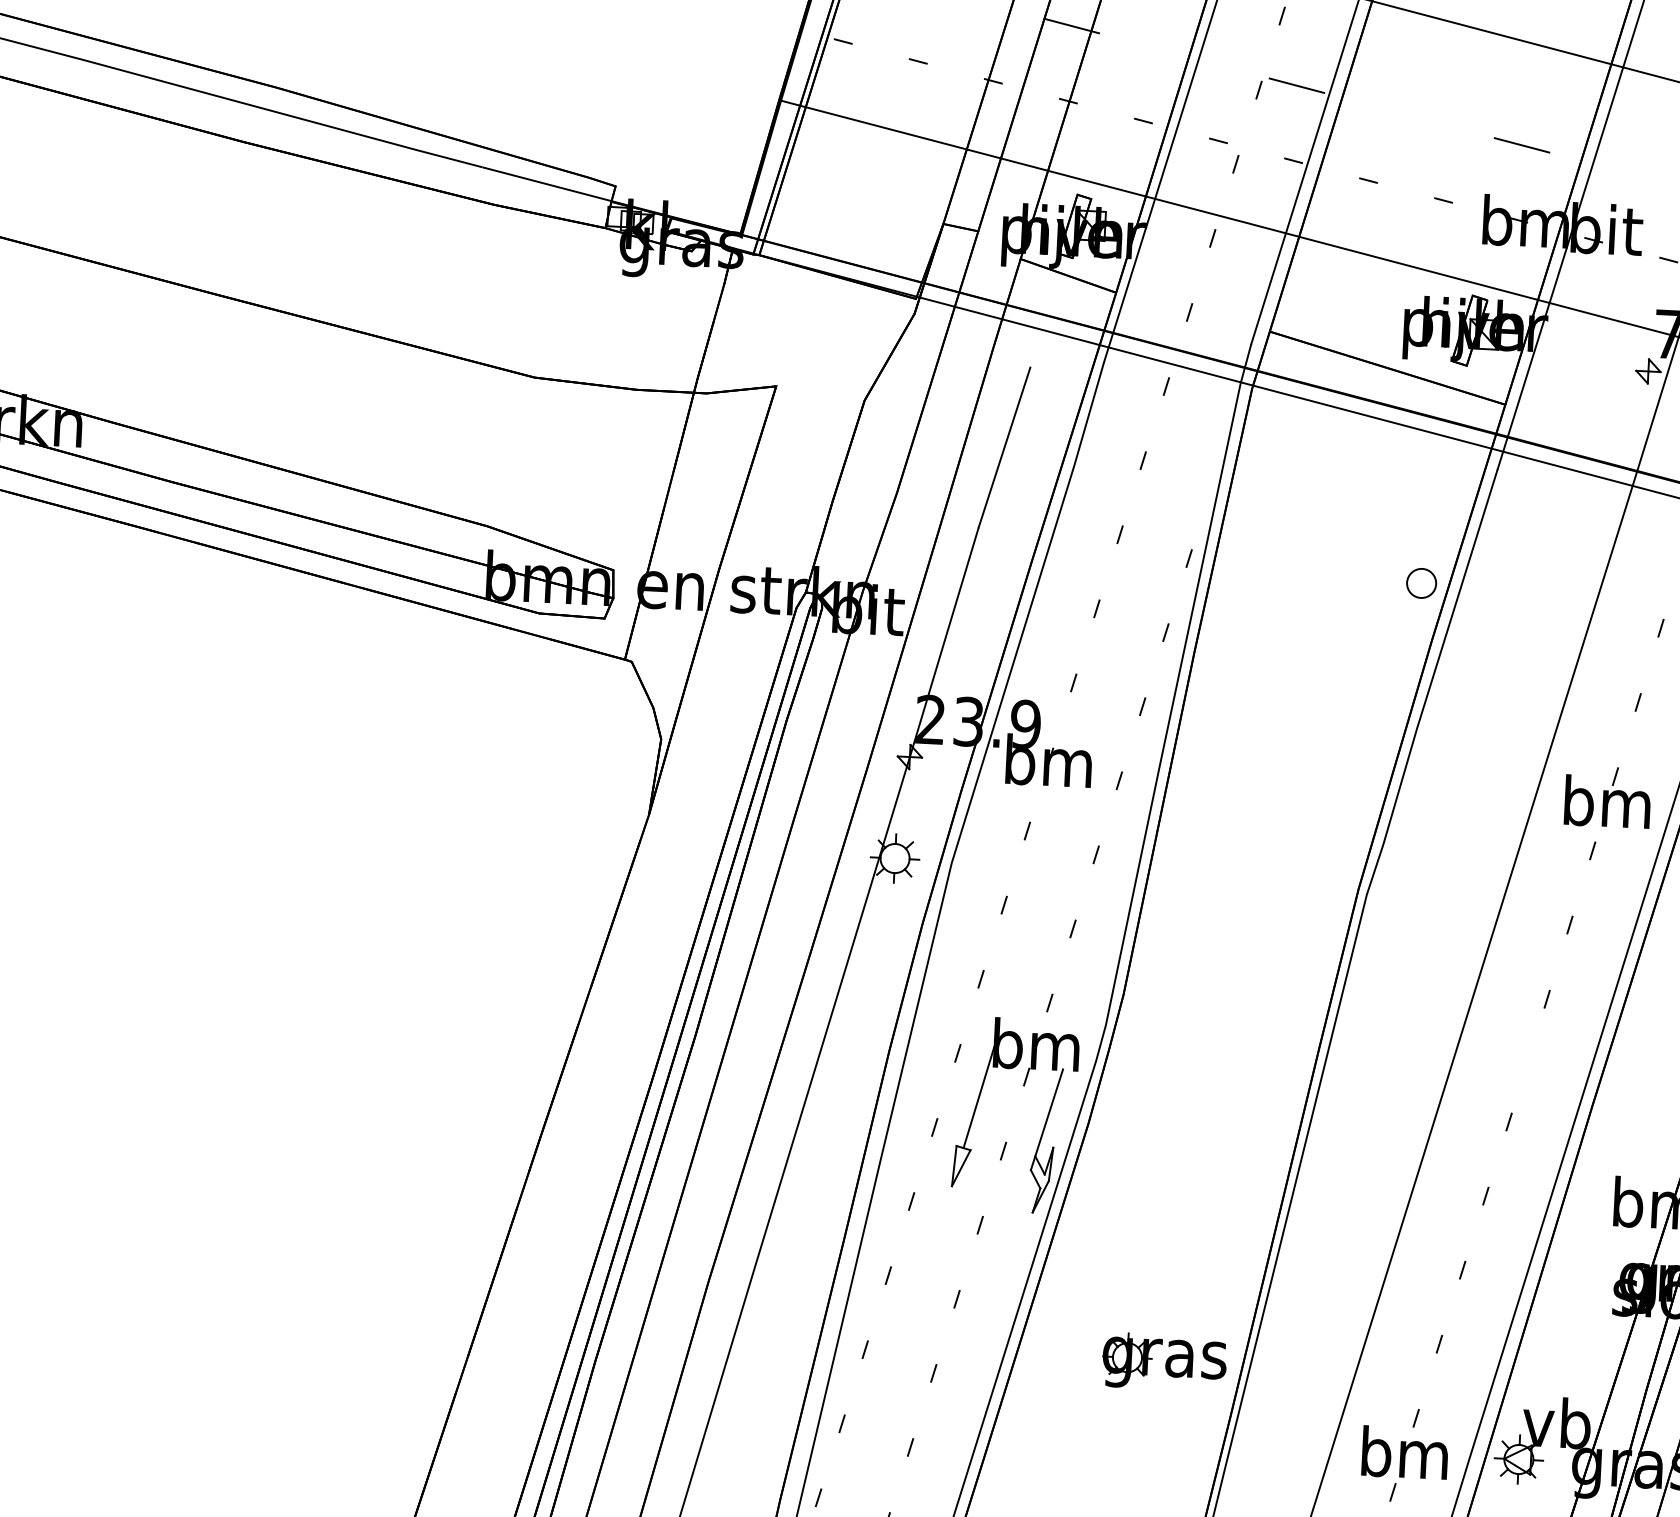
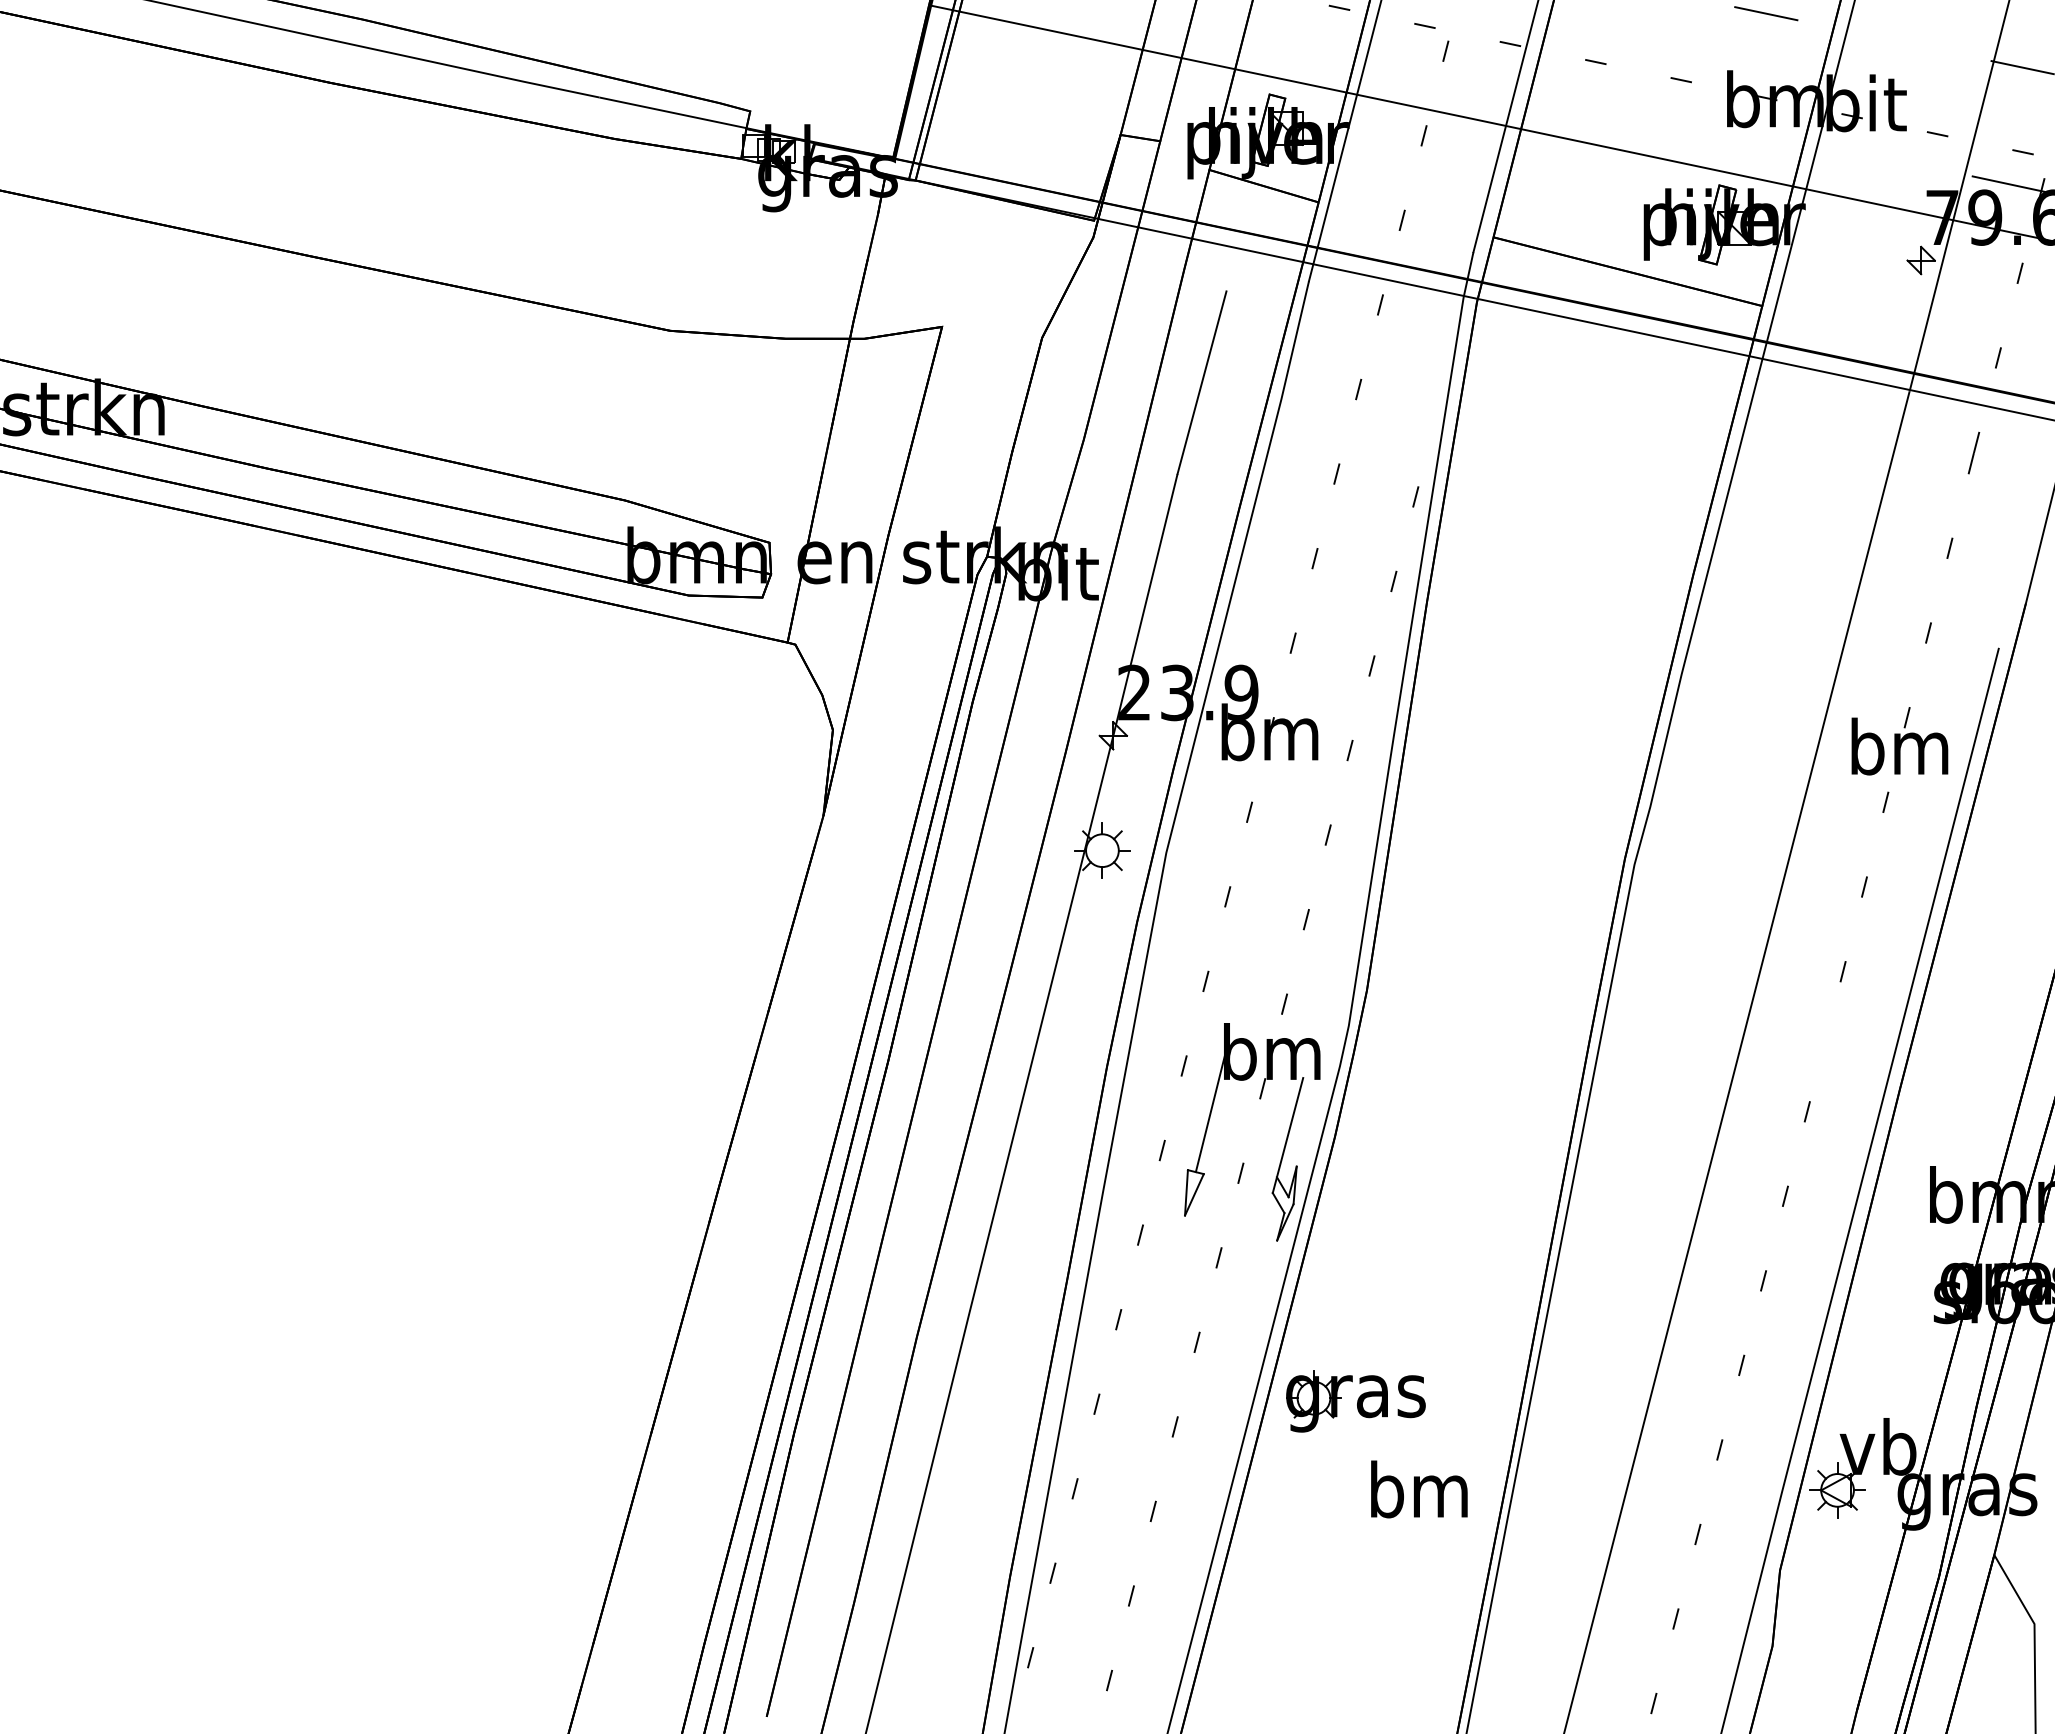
part: (1421, 583) -> (1678, 511), removed
part: (1164, 1362) -> (1355, 1401), moved
text: (1405, 1452) -> (1419, 1489), moved

